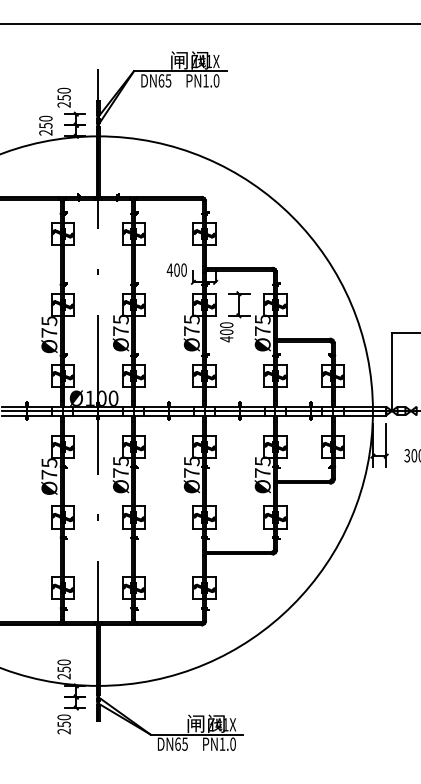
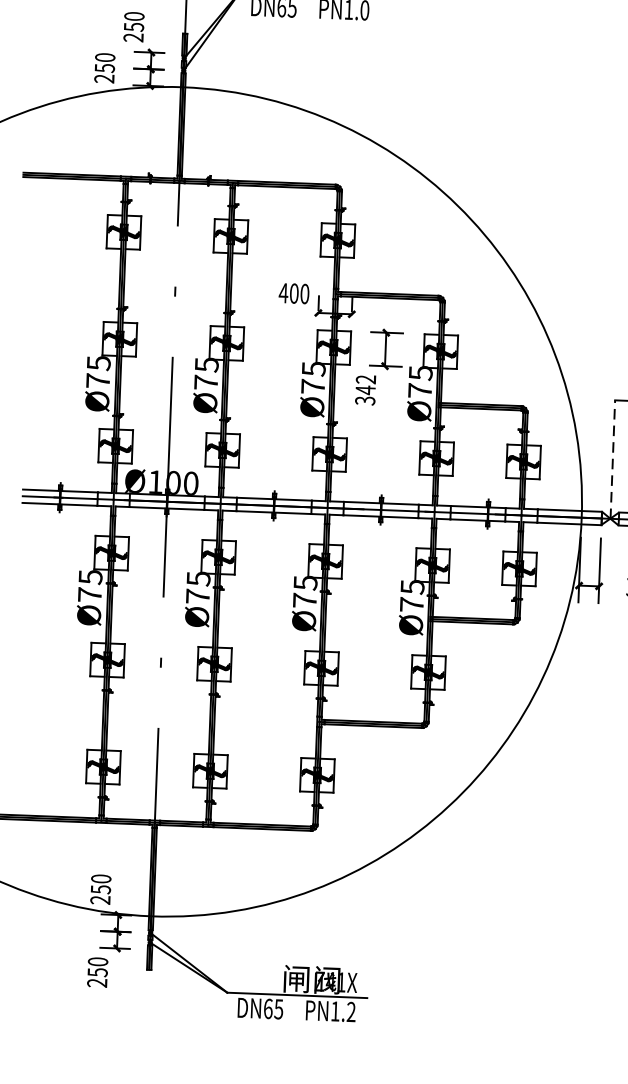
text: (226, 332) -> (365, 390), 400 -> 342
line: (392, 371) -> (613, 459), solid -> dashed
text: (232, 743) -> (350, 1010), PN1.0 -> PN1.2

